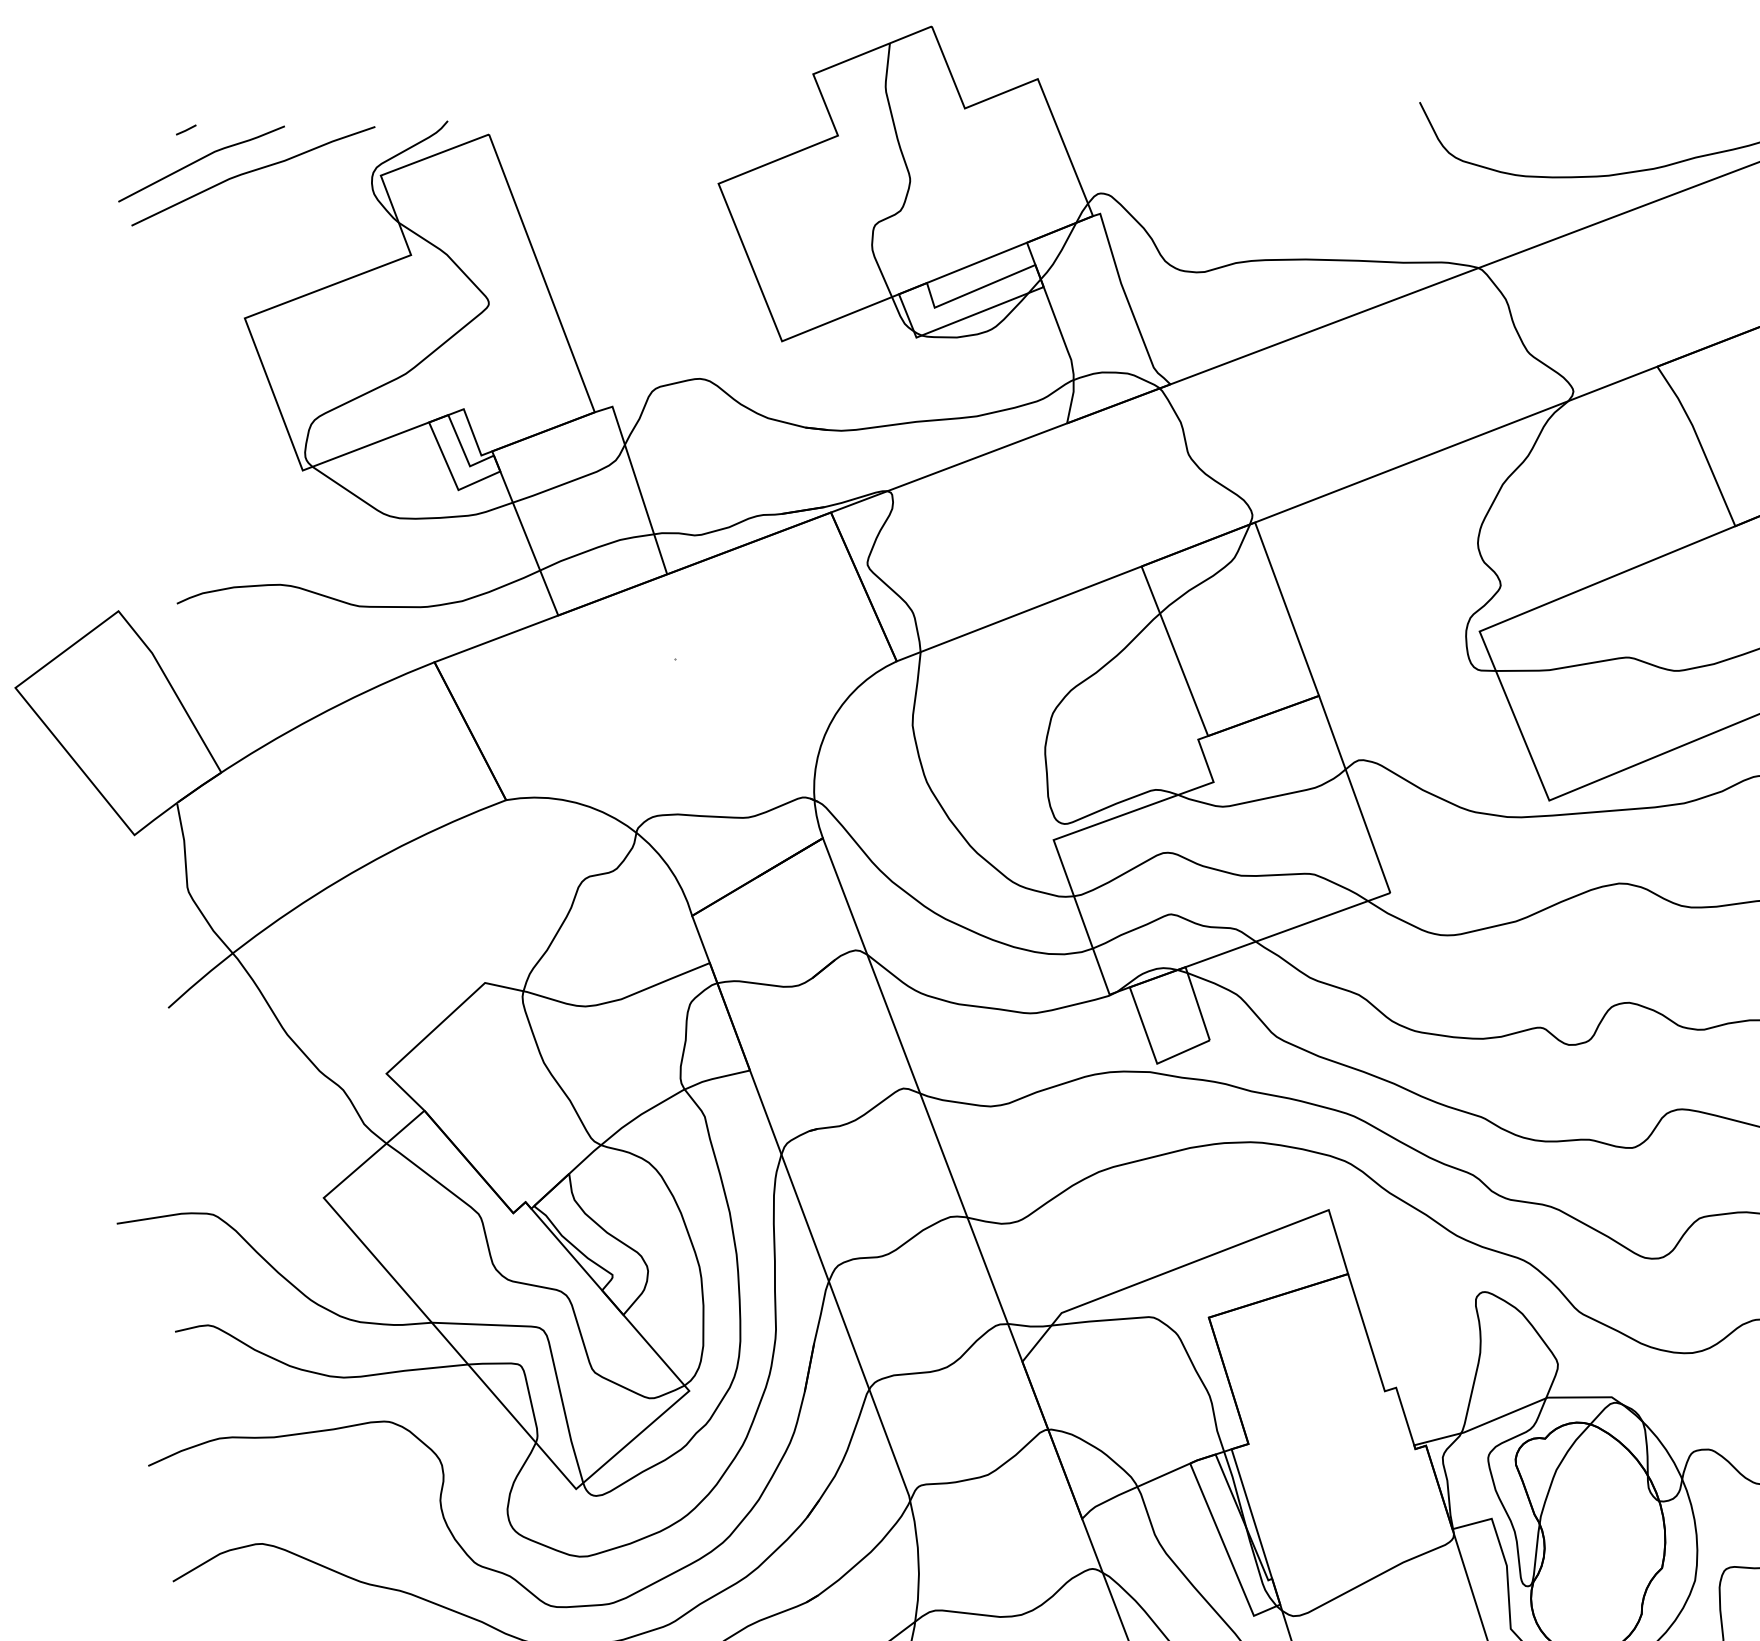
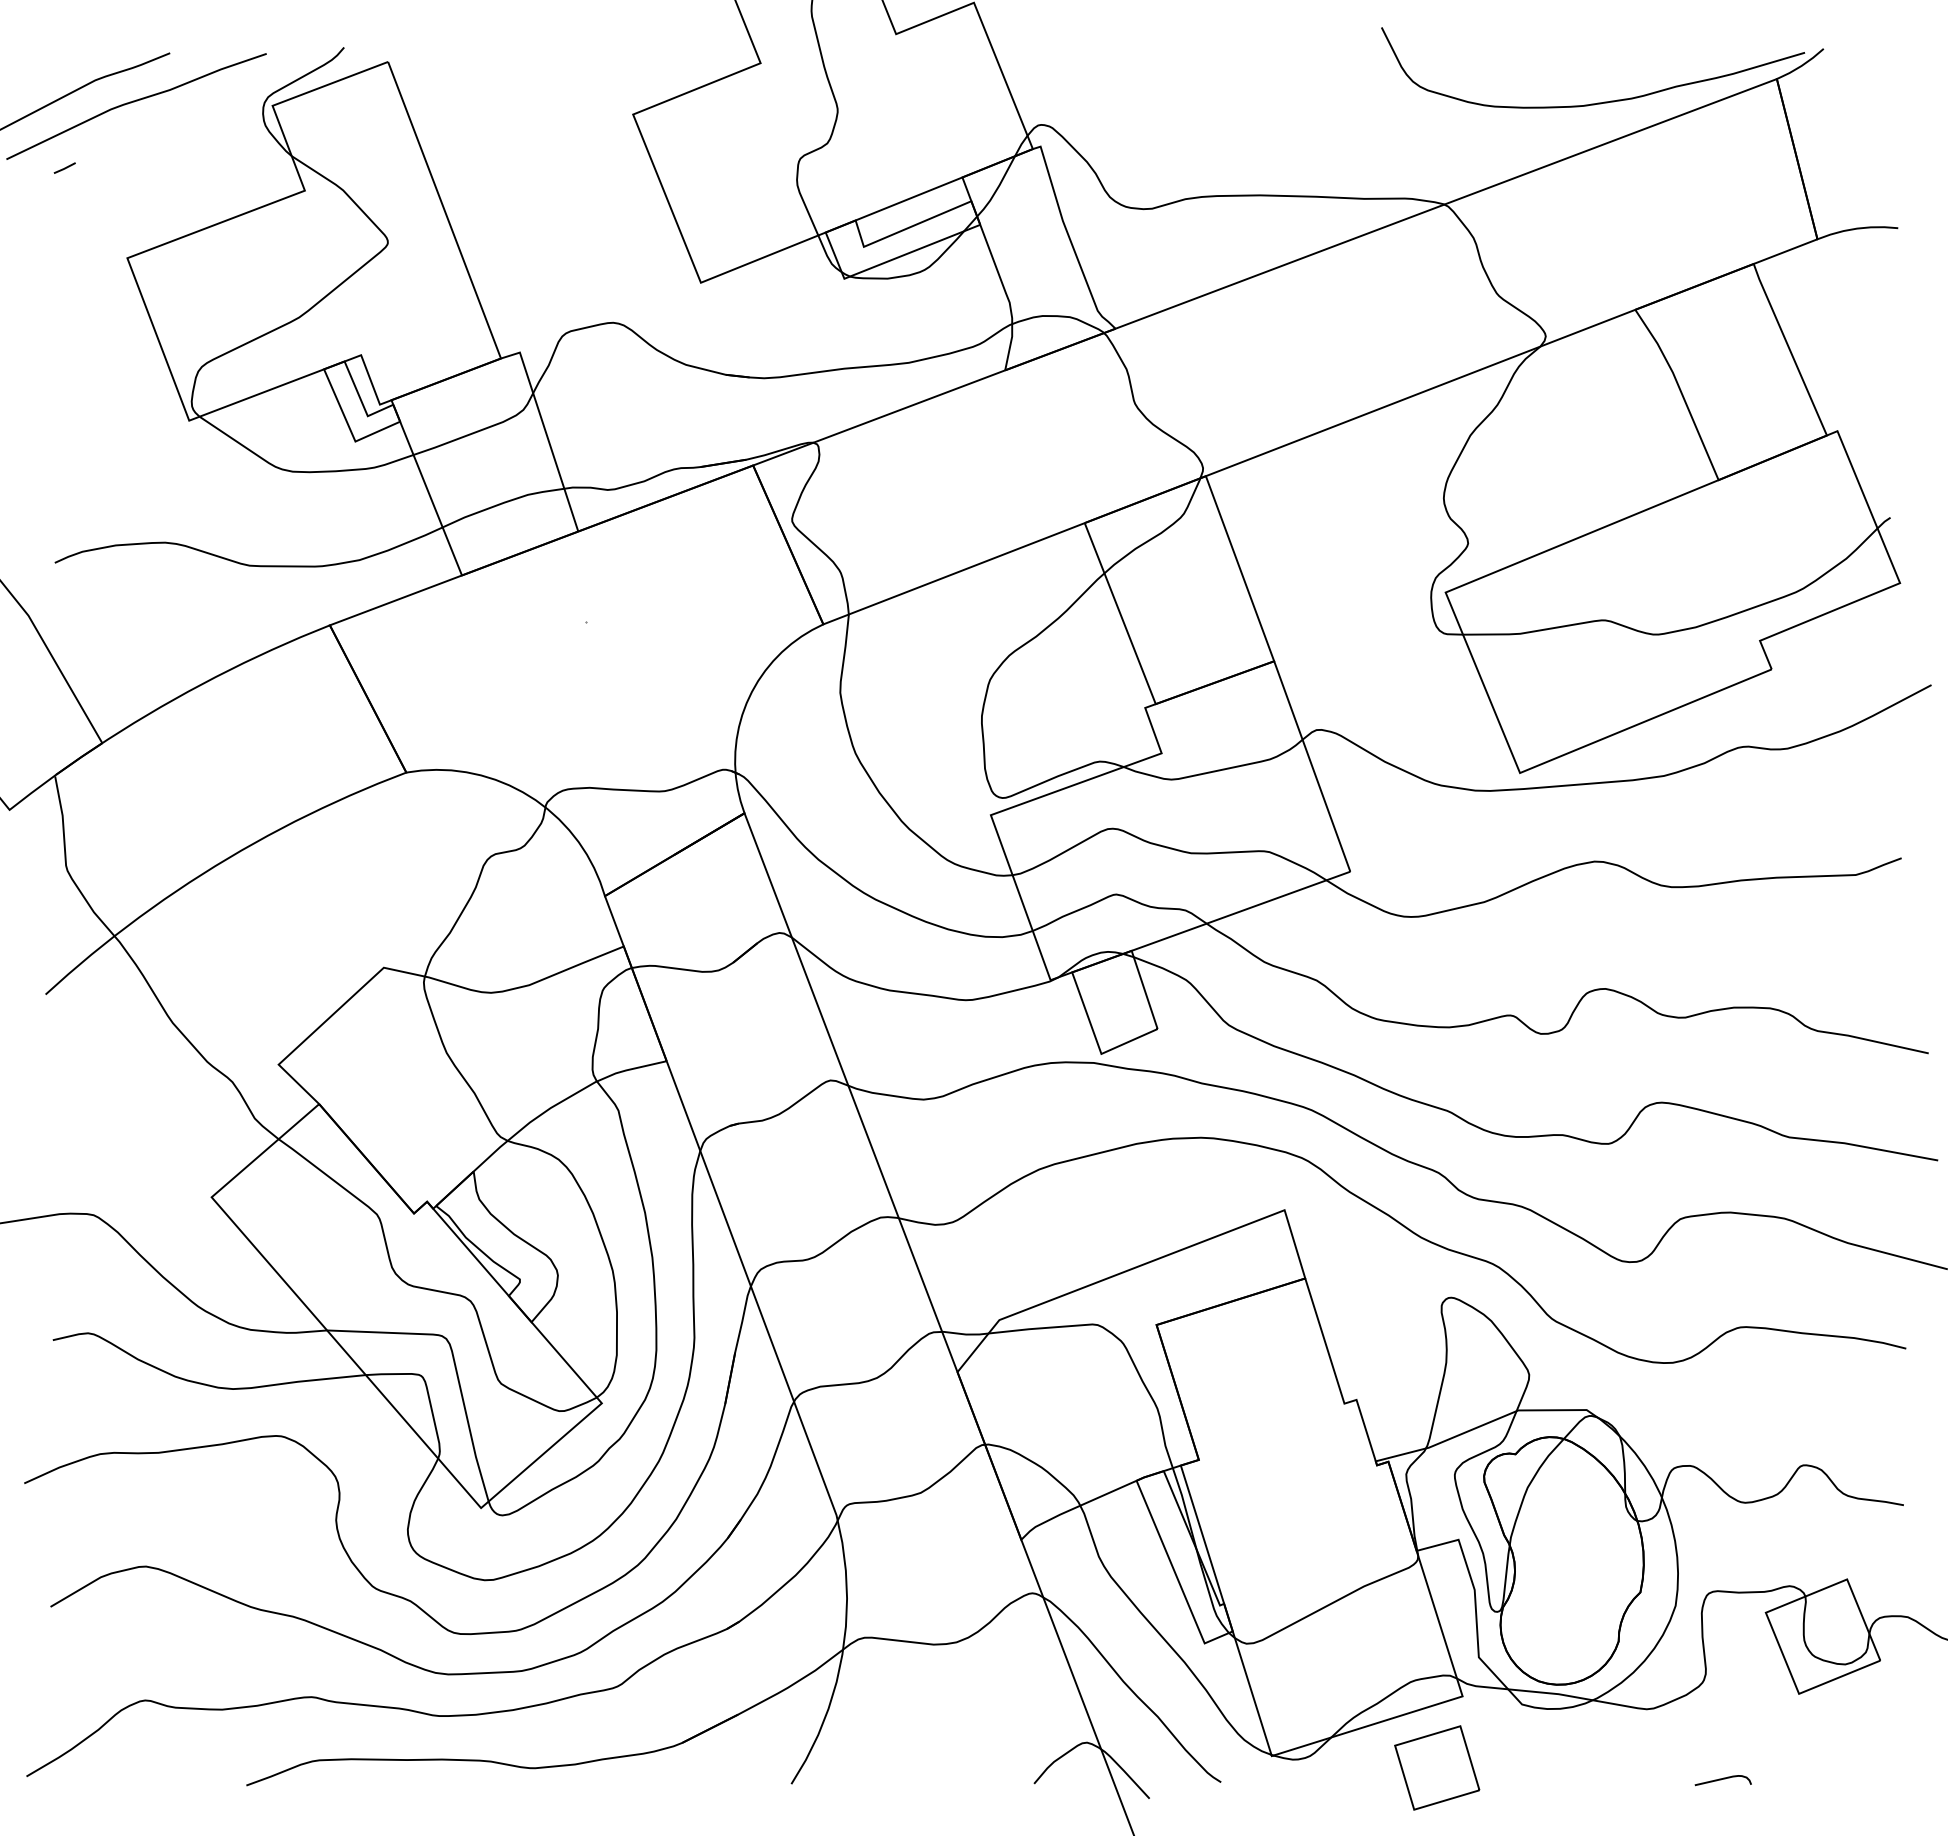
line: (185, 129) -> (64, 167), moved

